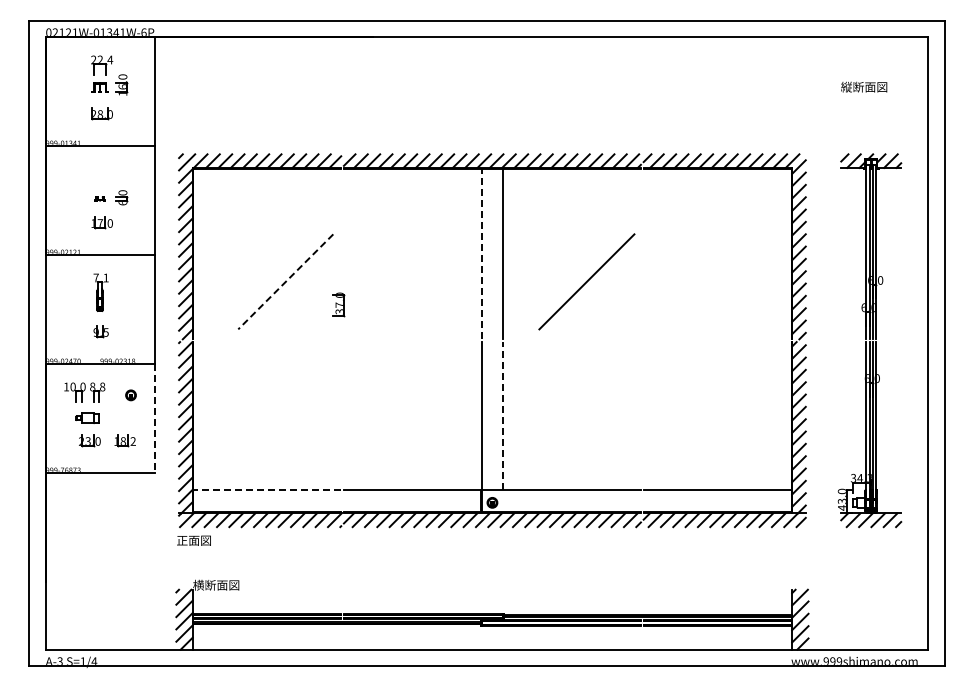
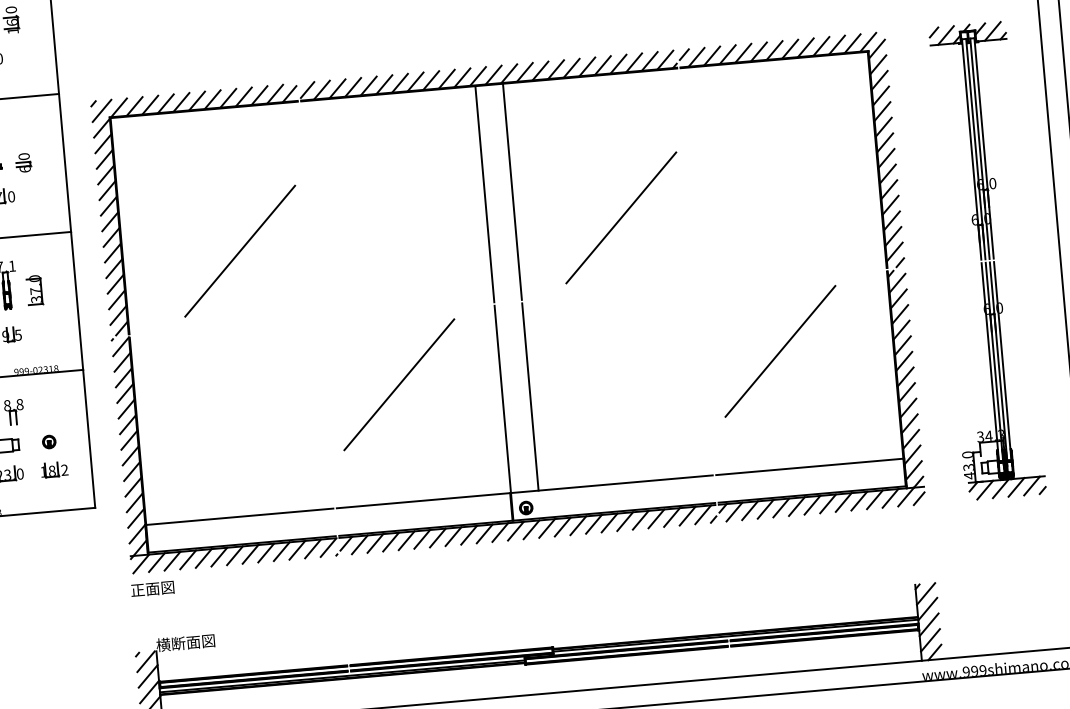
line: (481, 253) -> (484, 193), dashed -> solid
line: (285, 282) -> (239, 252), dashed -> solid
part: (338, 304) -> (34, 290), moved
part: (130, 395) -> (48, 442), moved
line: (400, 396) -> (398, 383), added
line: (702, 396) -> (780, 350), added
line: (503, 416) -> (530, 397), dashed -> solid
line: (154, 419) -> (89, 439), dashed -> solid
line: (266, 490) -> (238, 517), dashed -> solid

